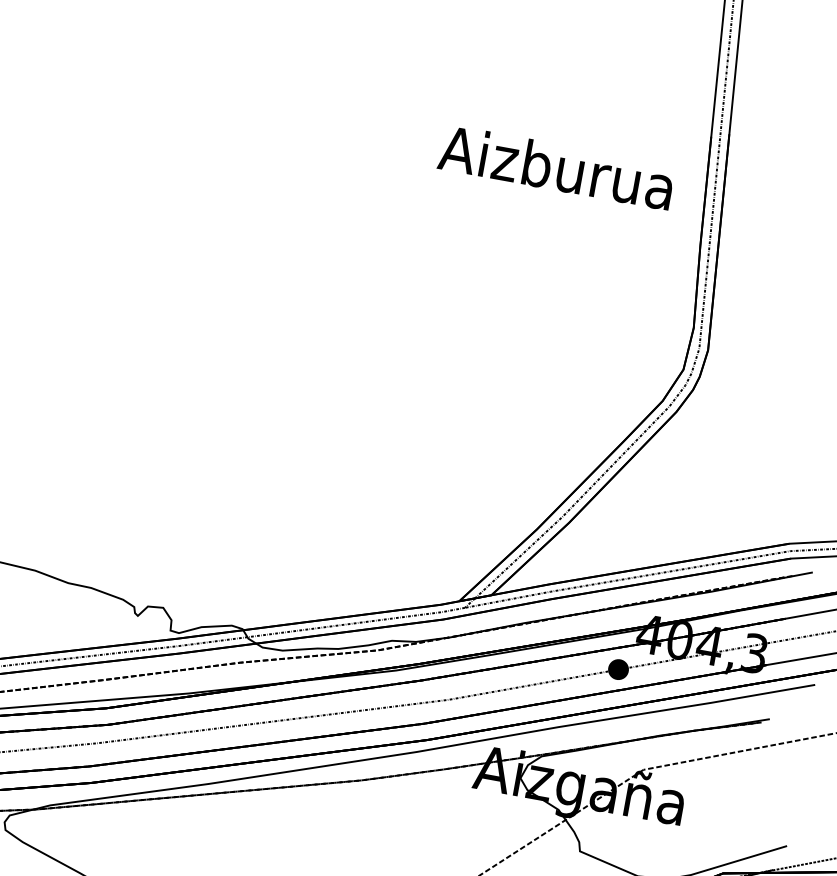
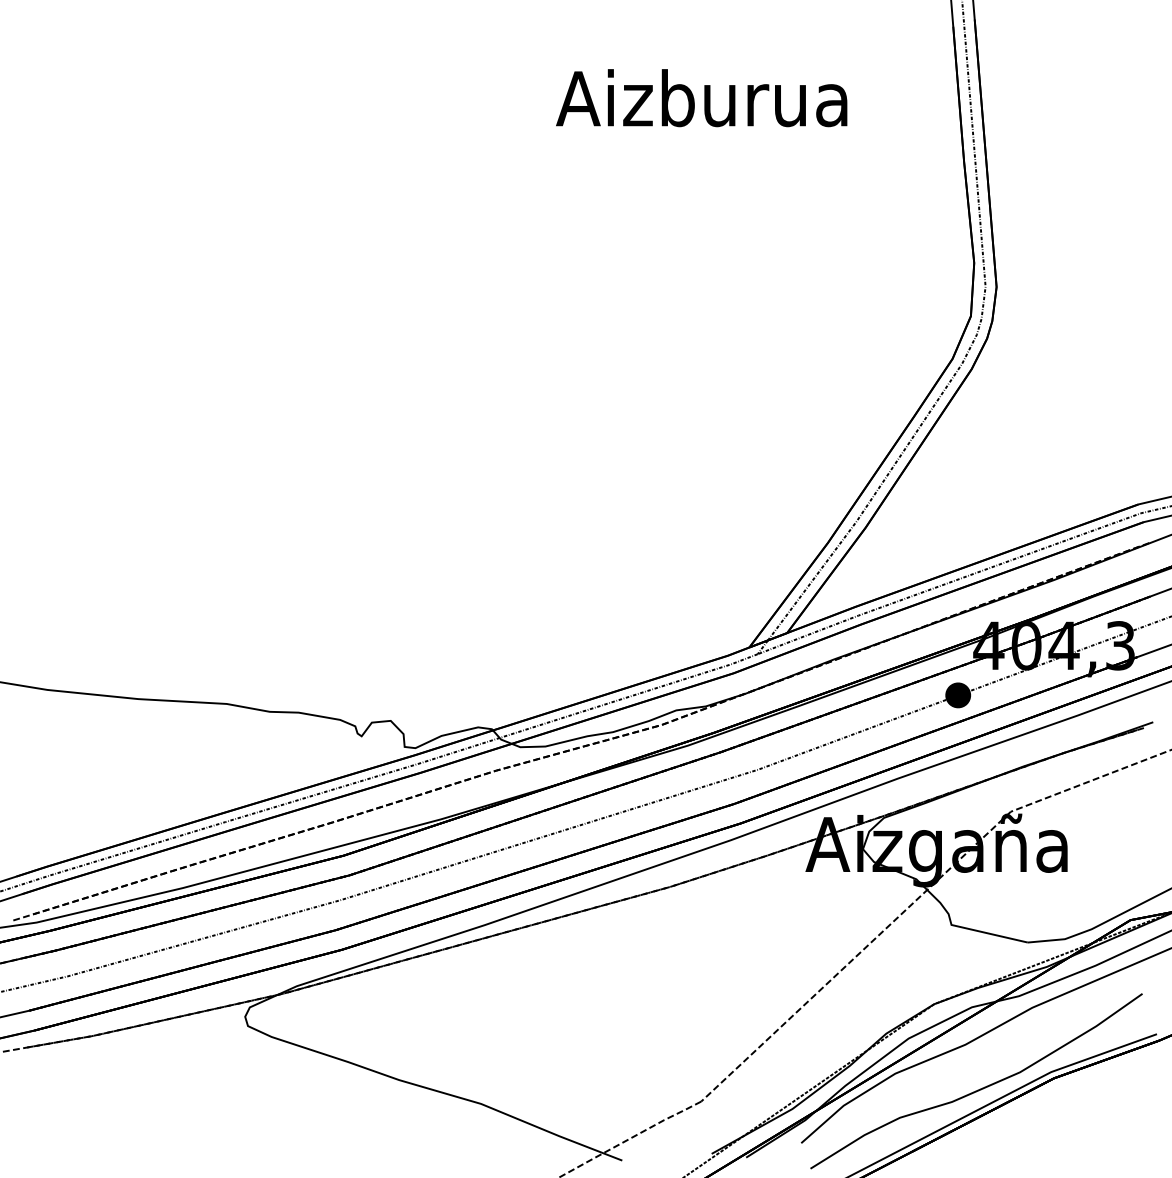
text: (556, 167) -> (701, 98), moved

